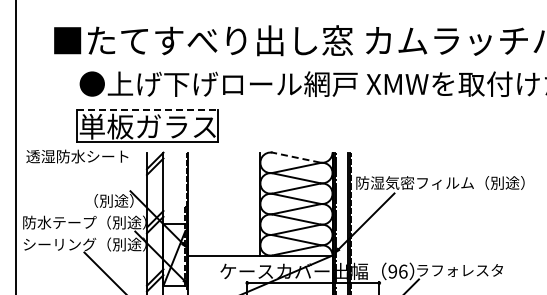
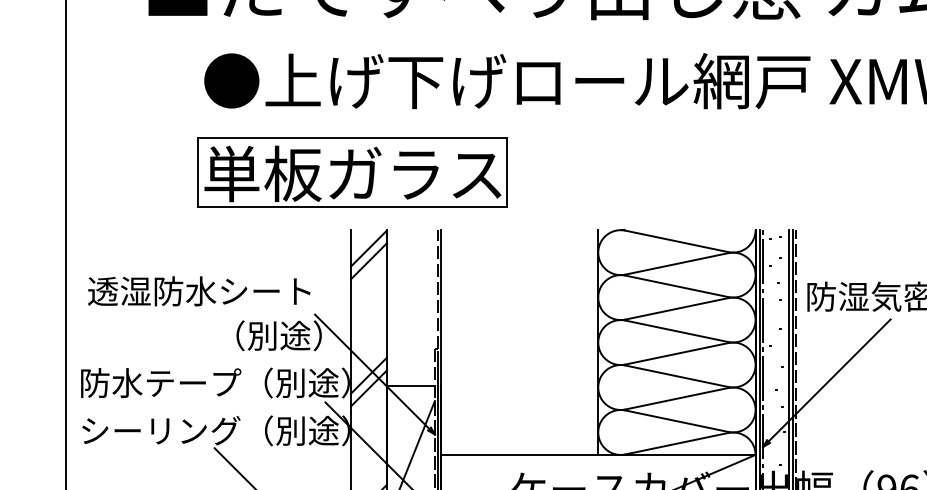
line: (147, 110) -> (352, 138), dashed -> solid
text: (77, 156) -> (199, 291), moved
line: (295, 157) -> (674, 241), dashed -> solid

